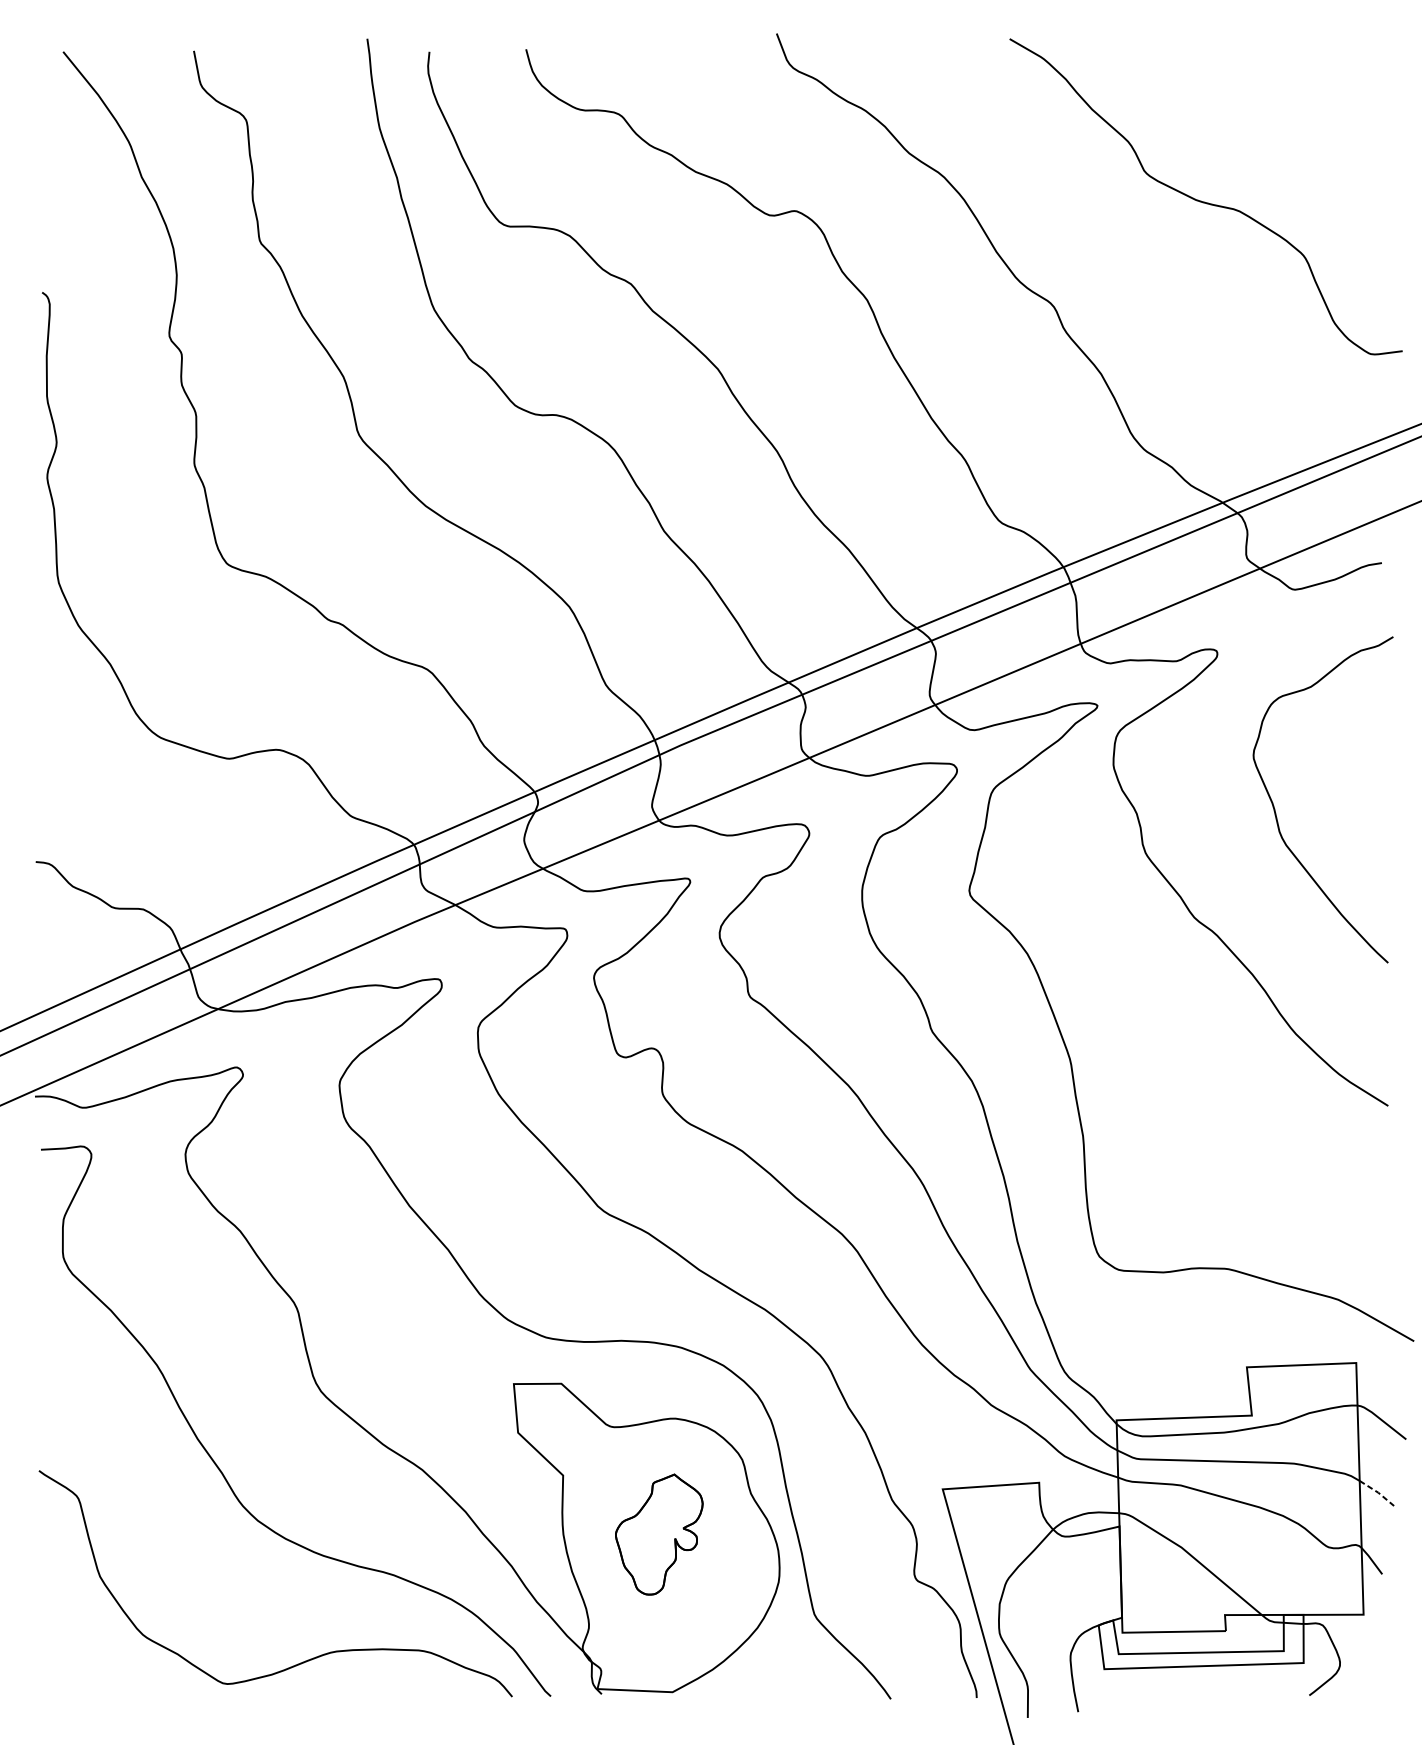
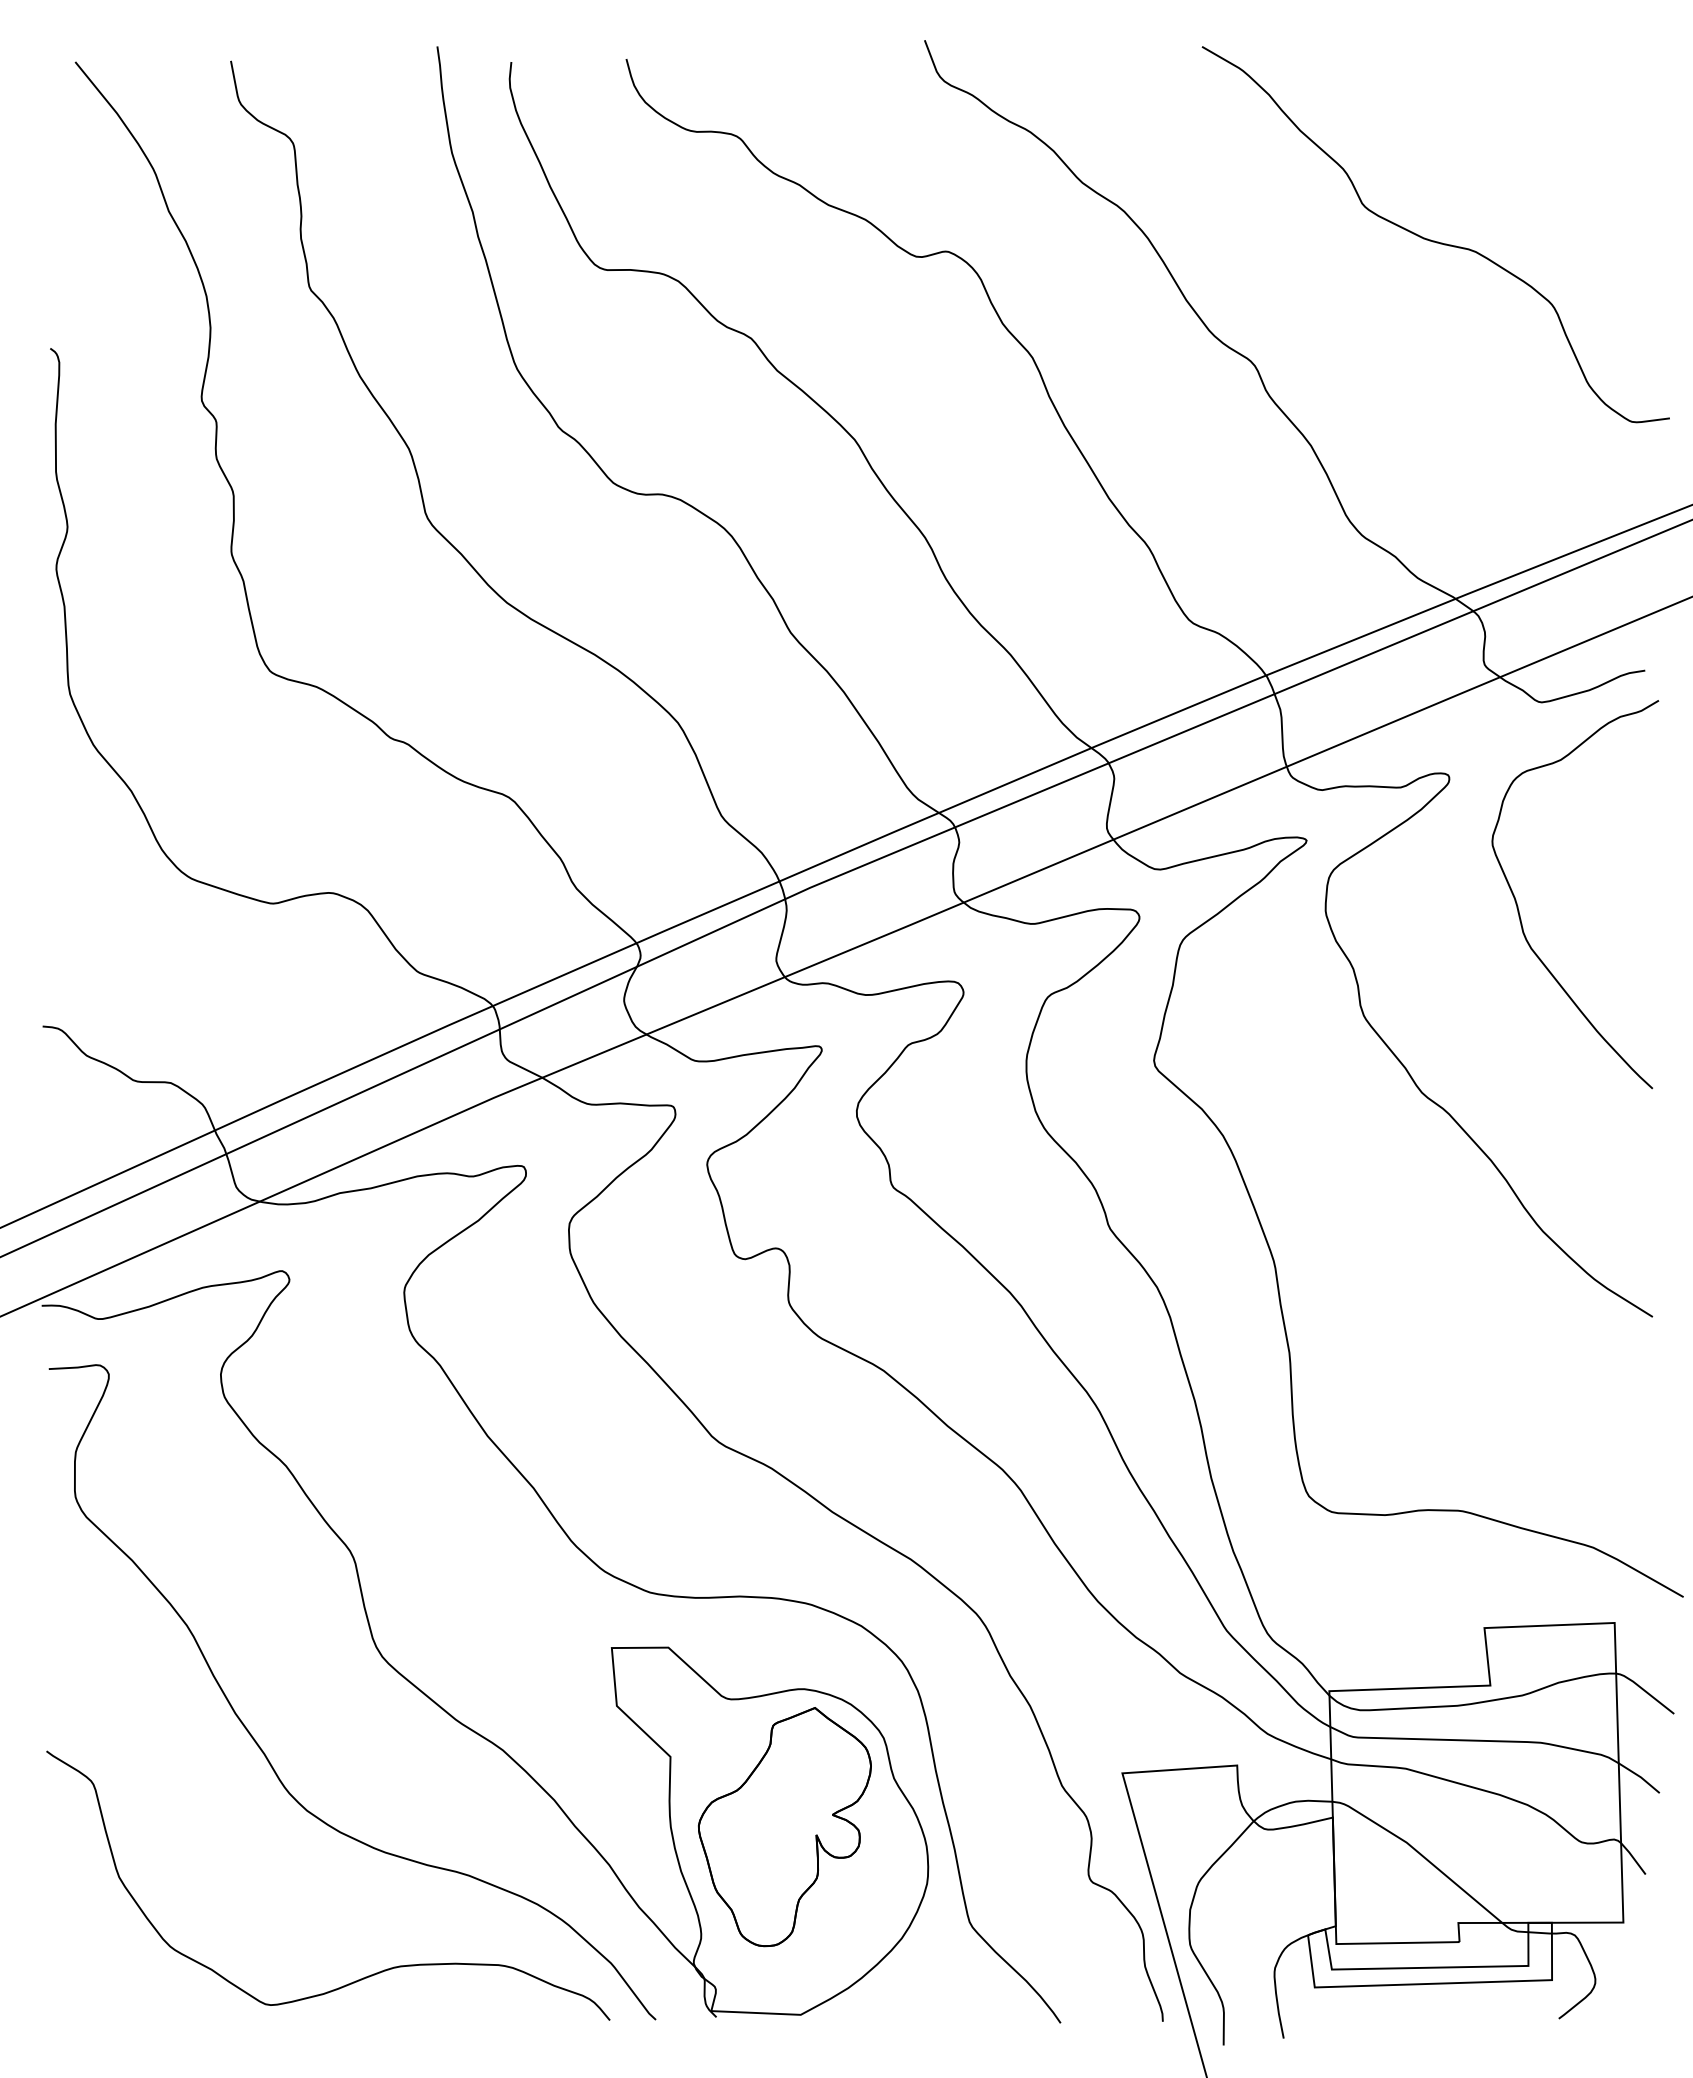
curve: (1276, 813) -> (1519, 910), moved
line: (1378, 1492) -> (1641, 1777), dashed -> solid
part: (658, 1534) -> (784, 1827), size x1.67

